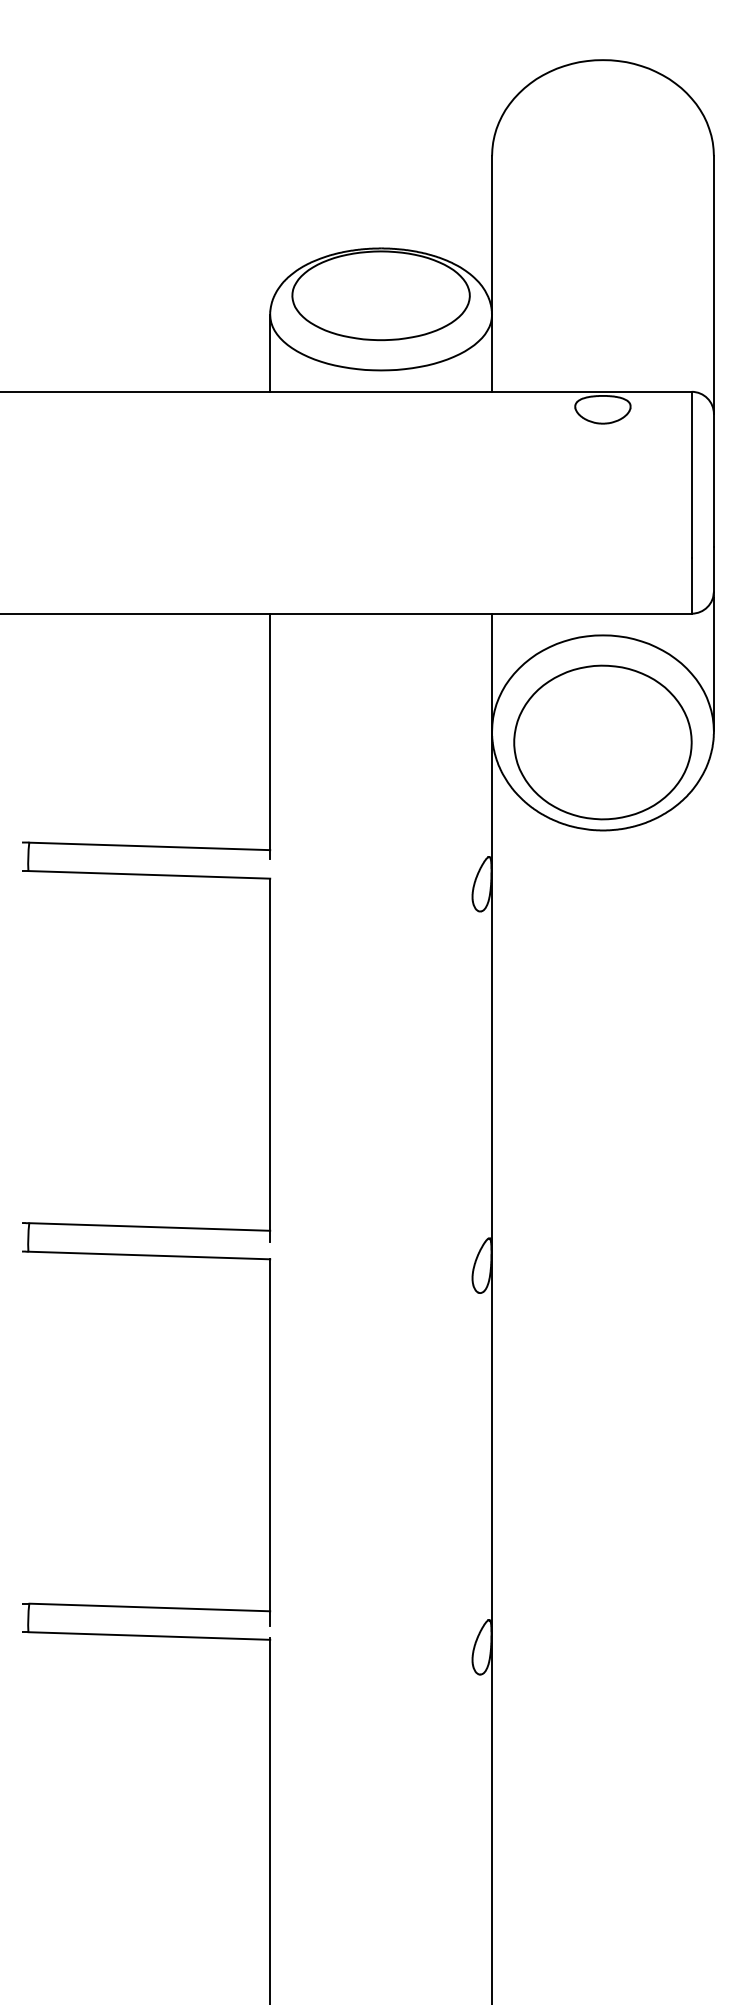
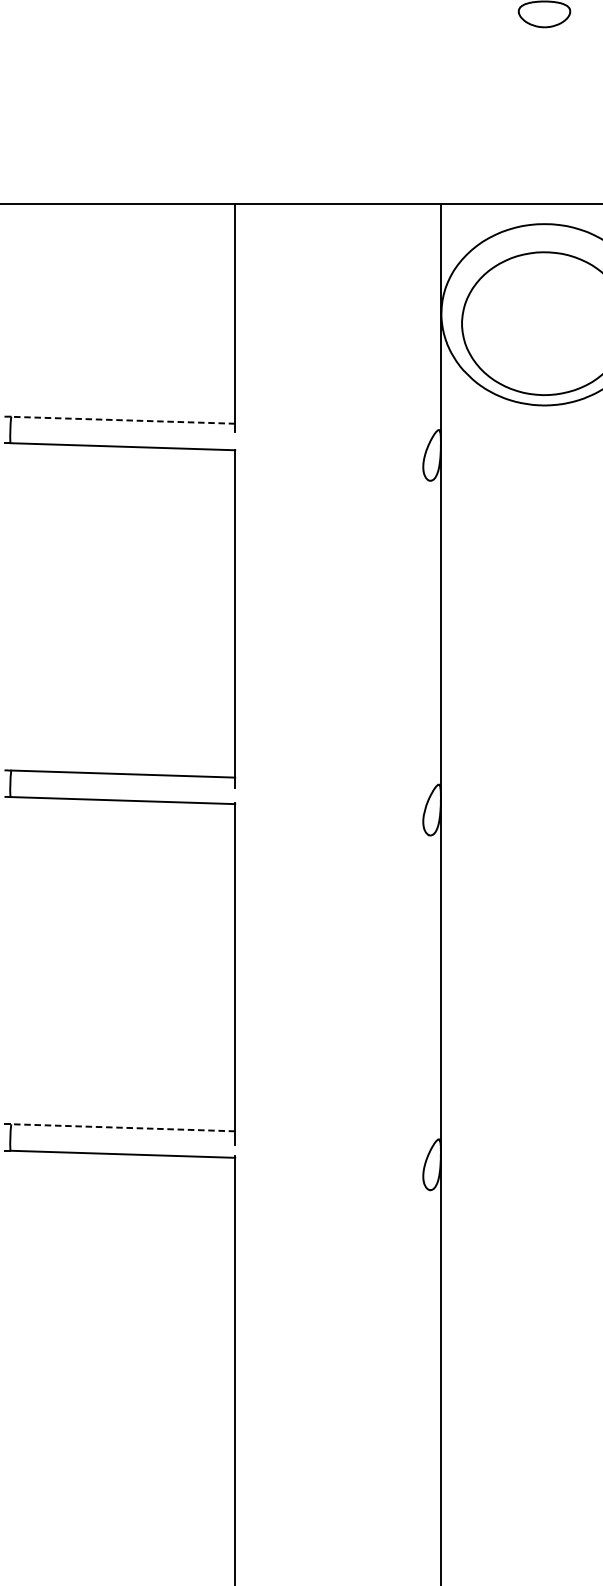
line: (149, 846) -> (122, 420), solid -> dashed
line: (149, 1607) -> (122, 1127), solid -> dashed

